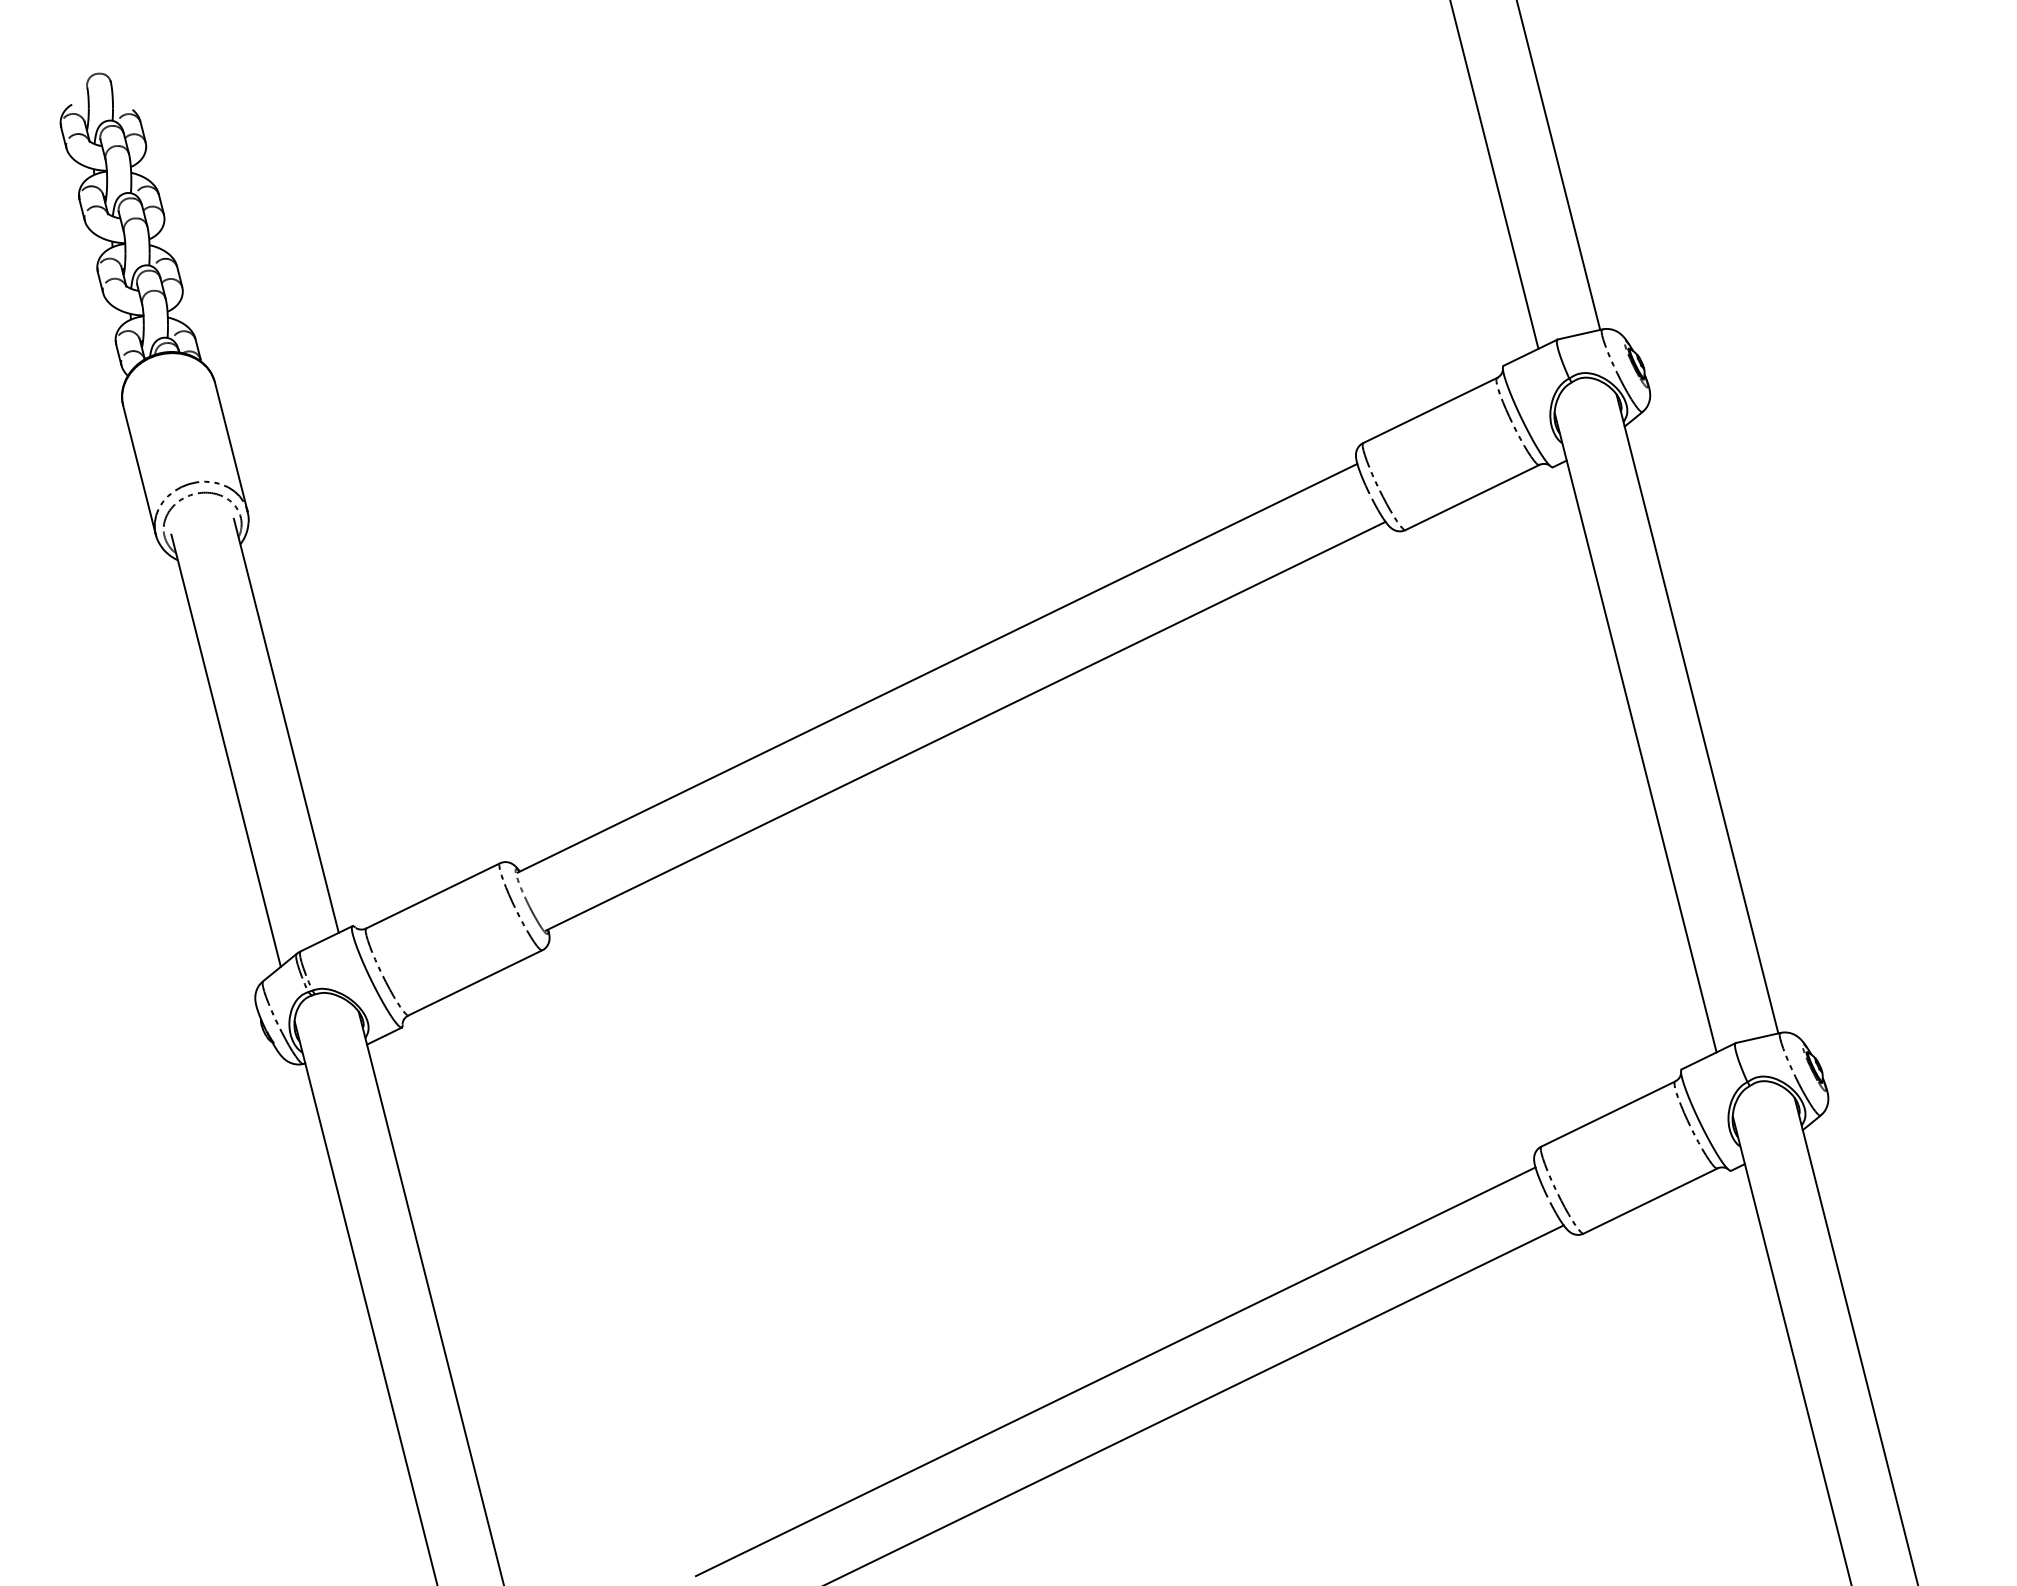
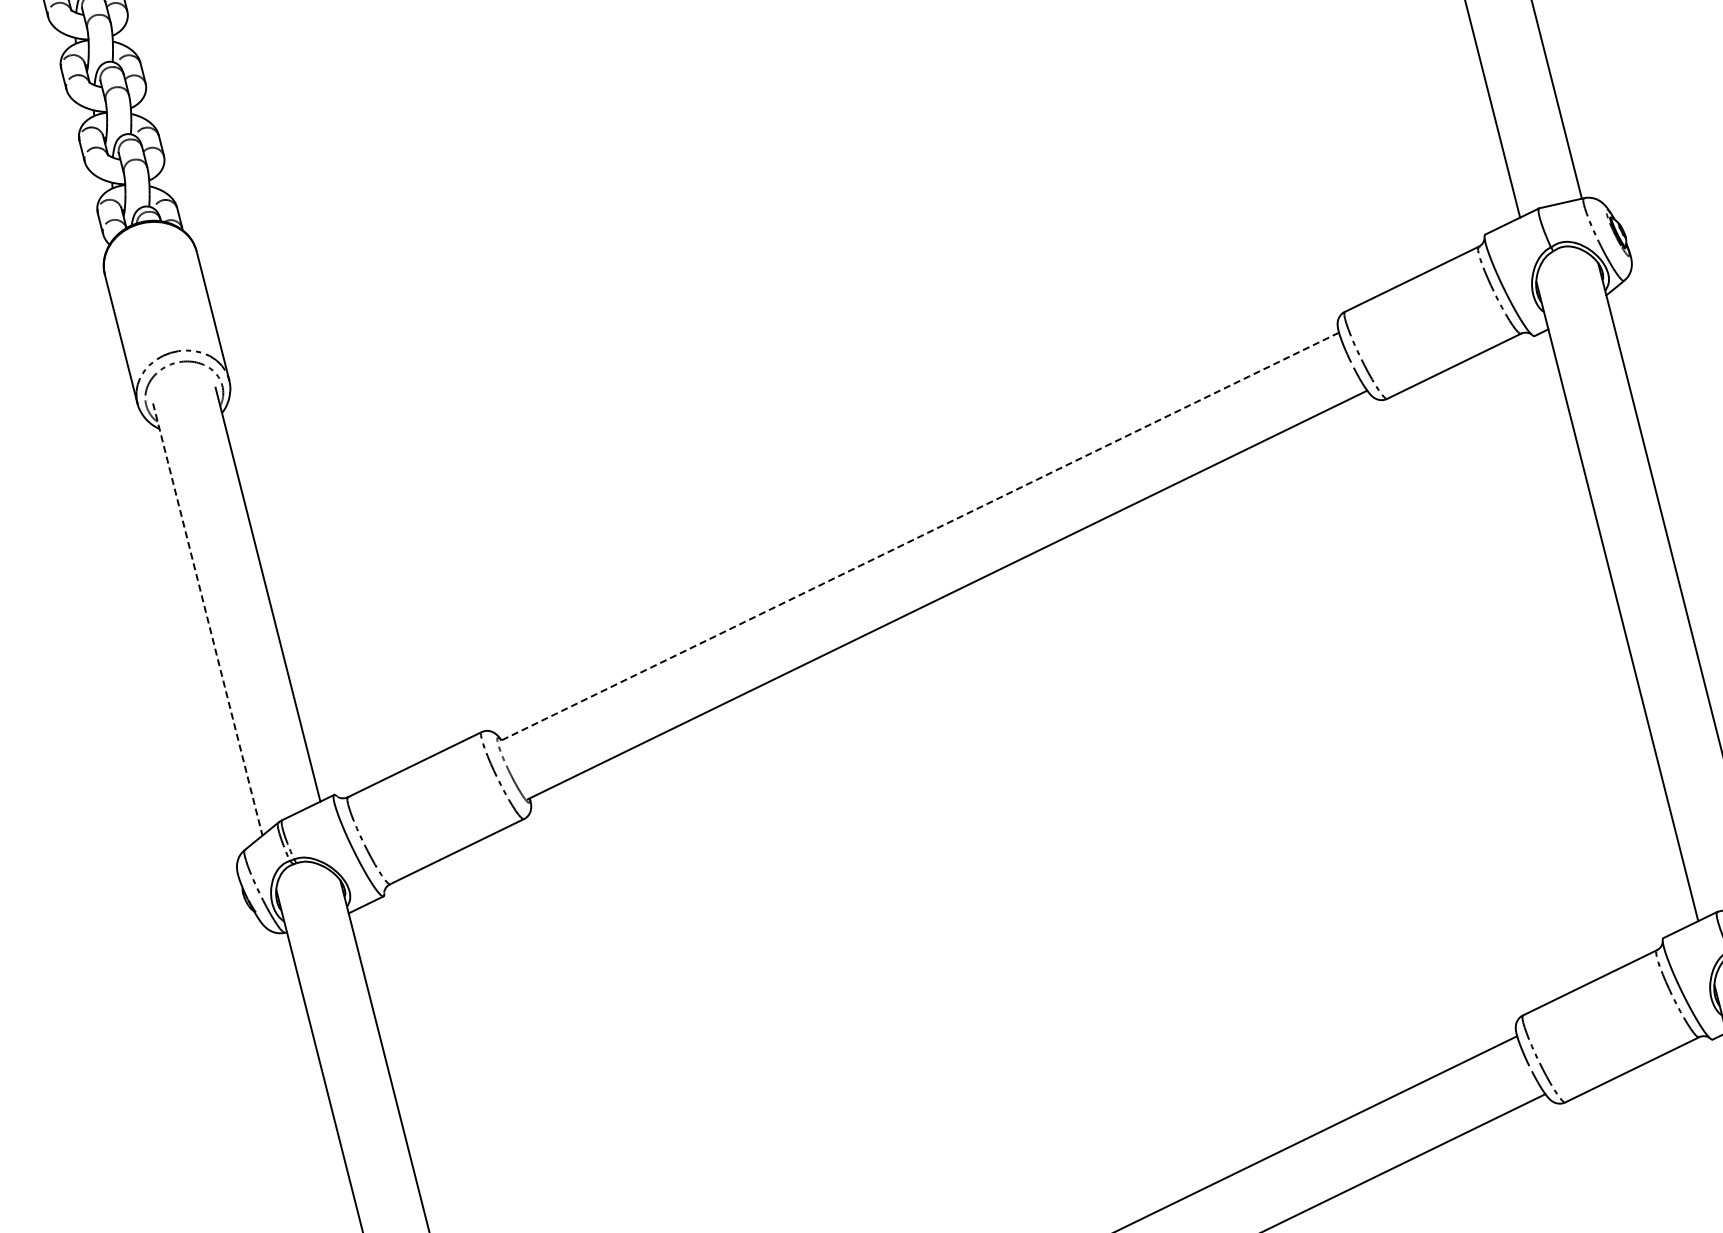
line: (937, 668) -> (919, 537), solid -> dashed
line: (226, 750) -> (208, 619), solid -> dashed

